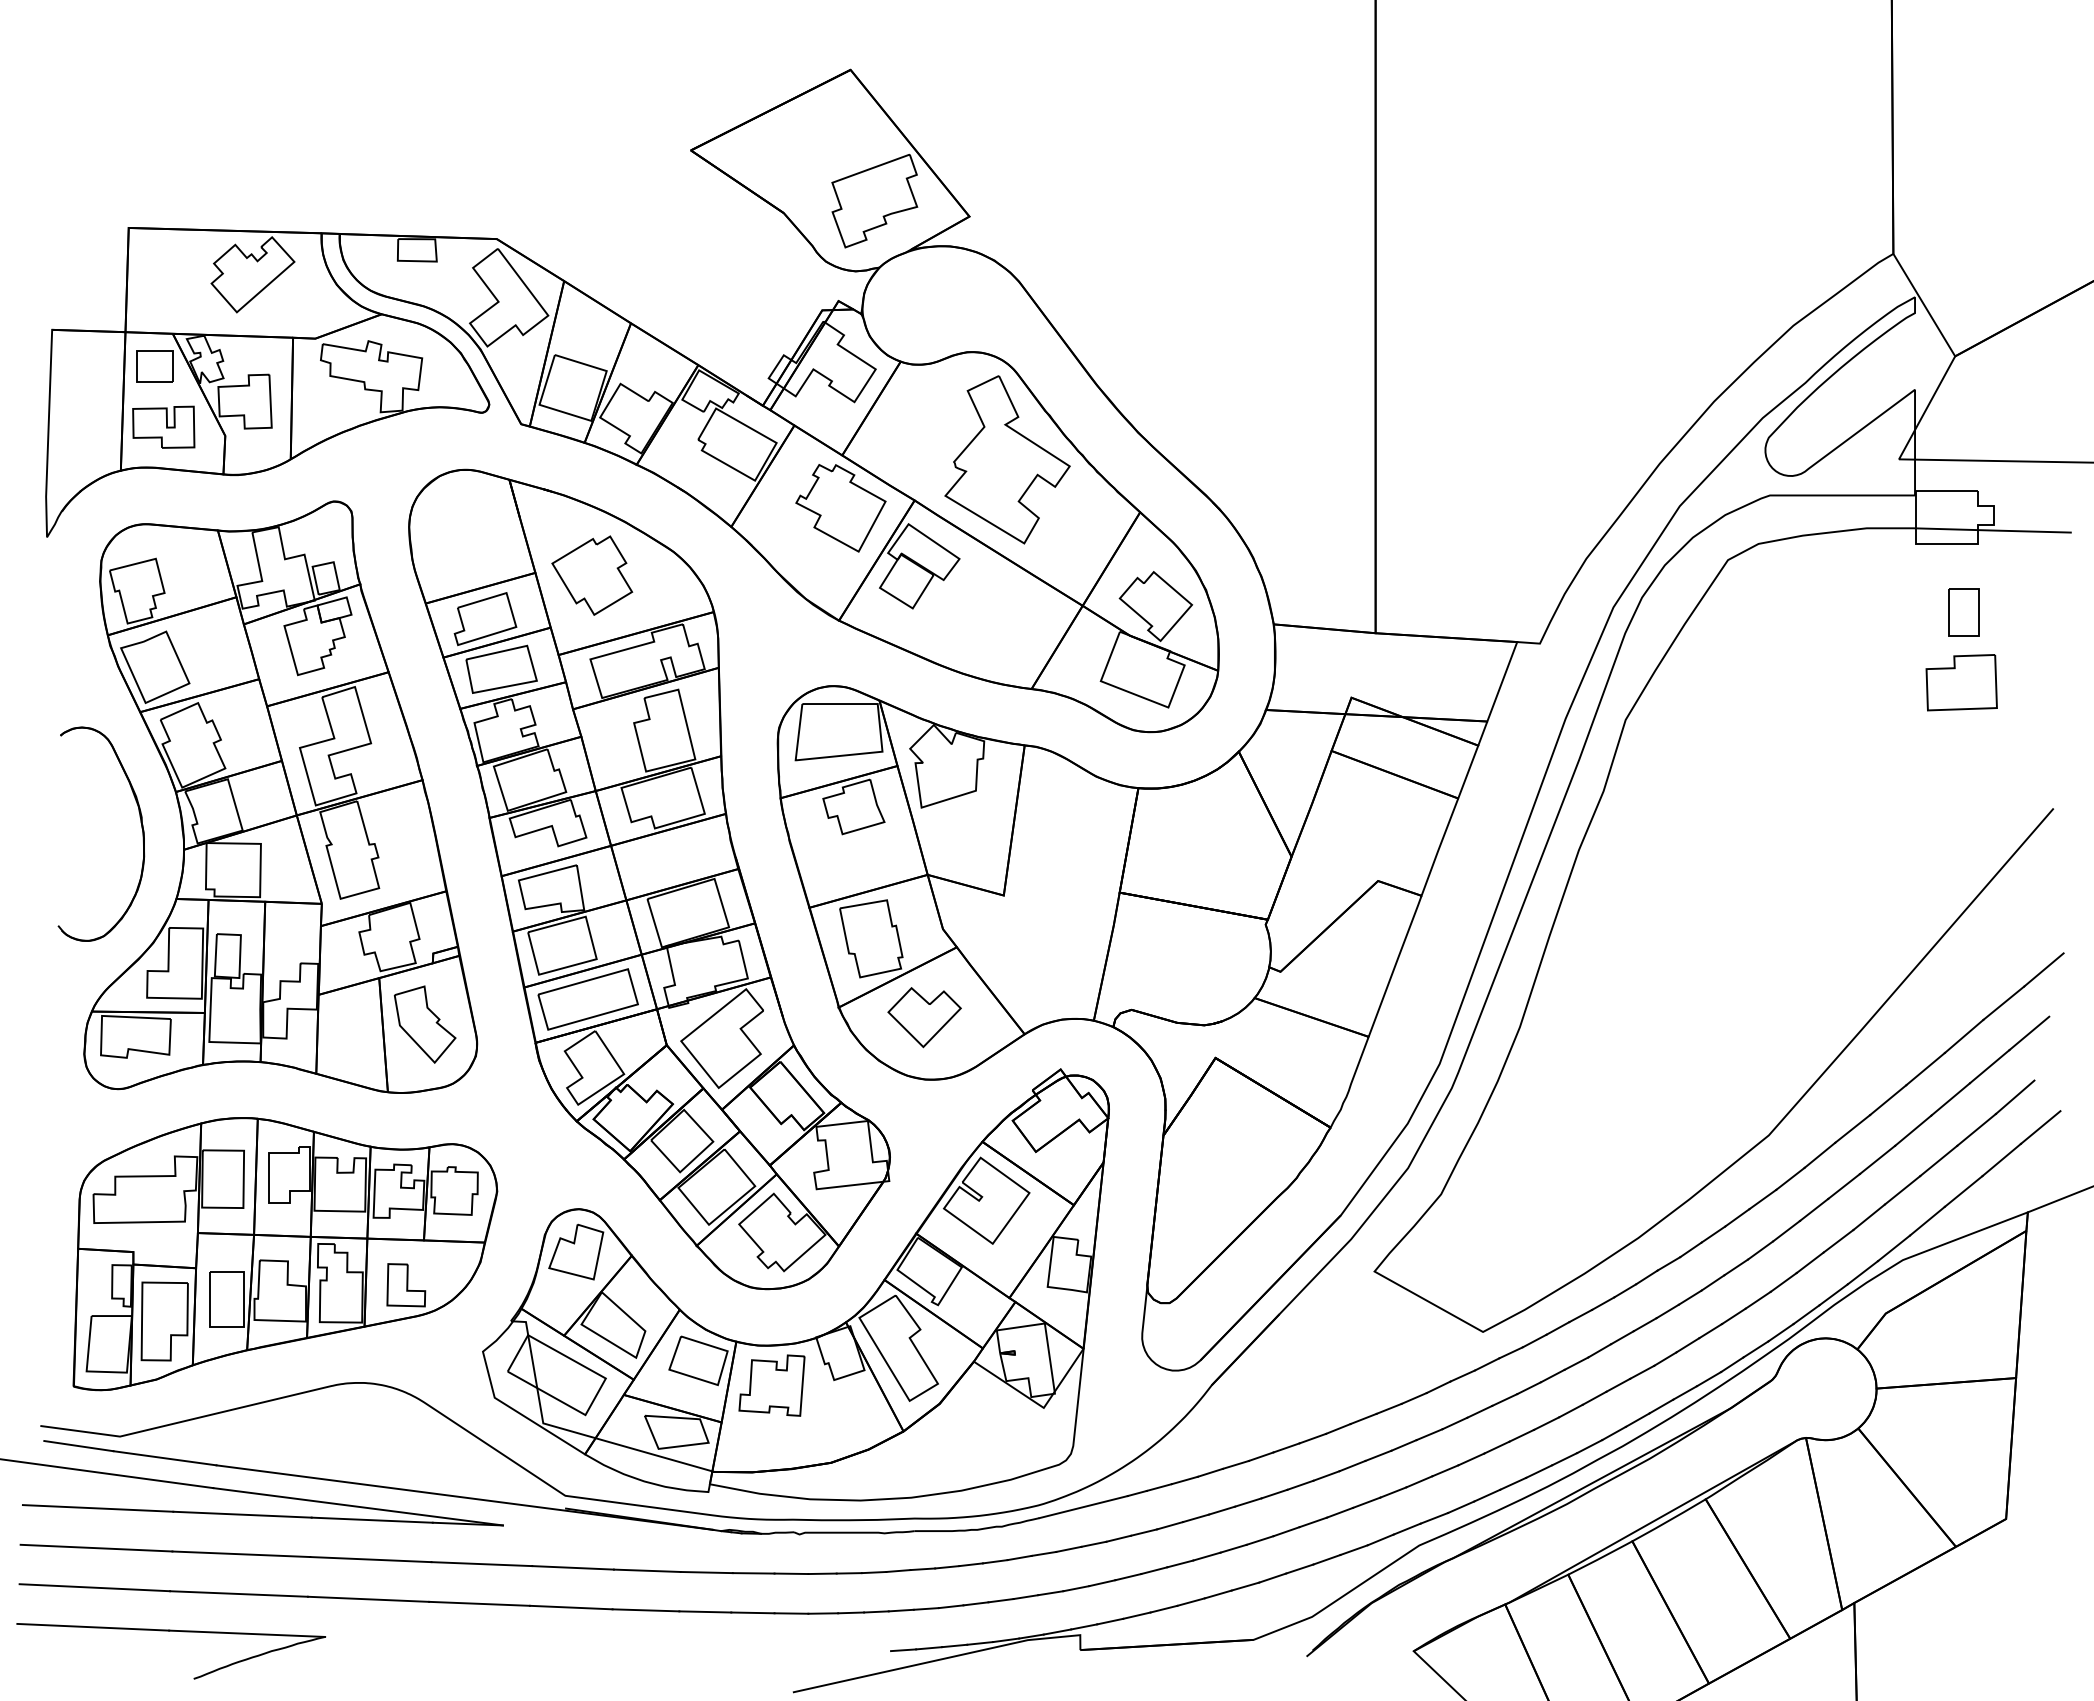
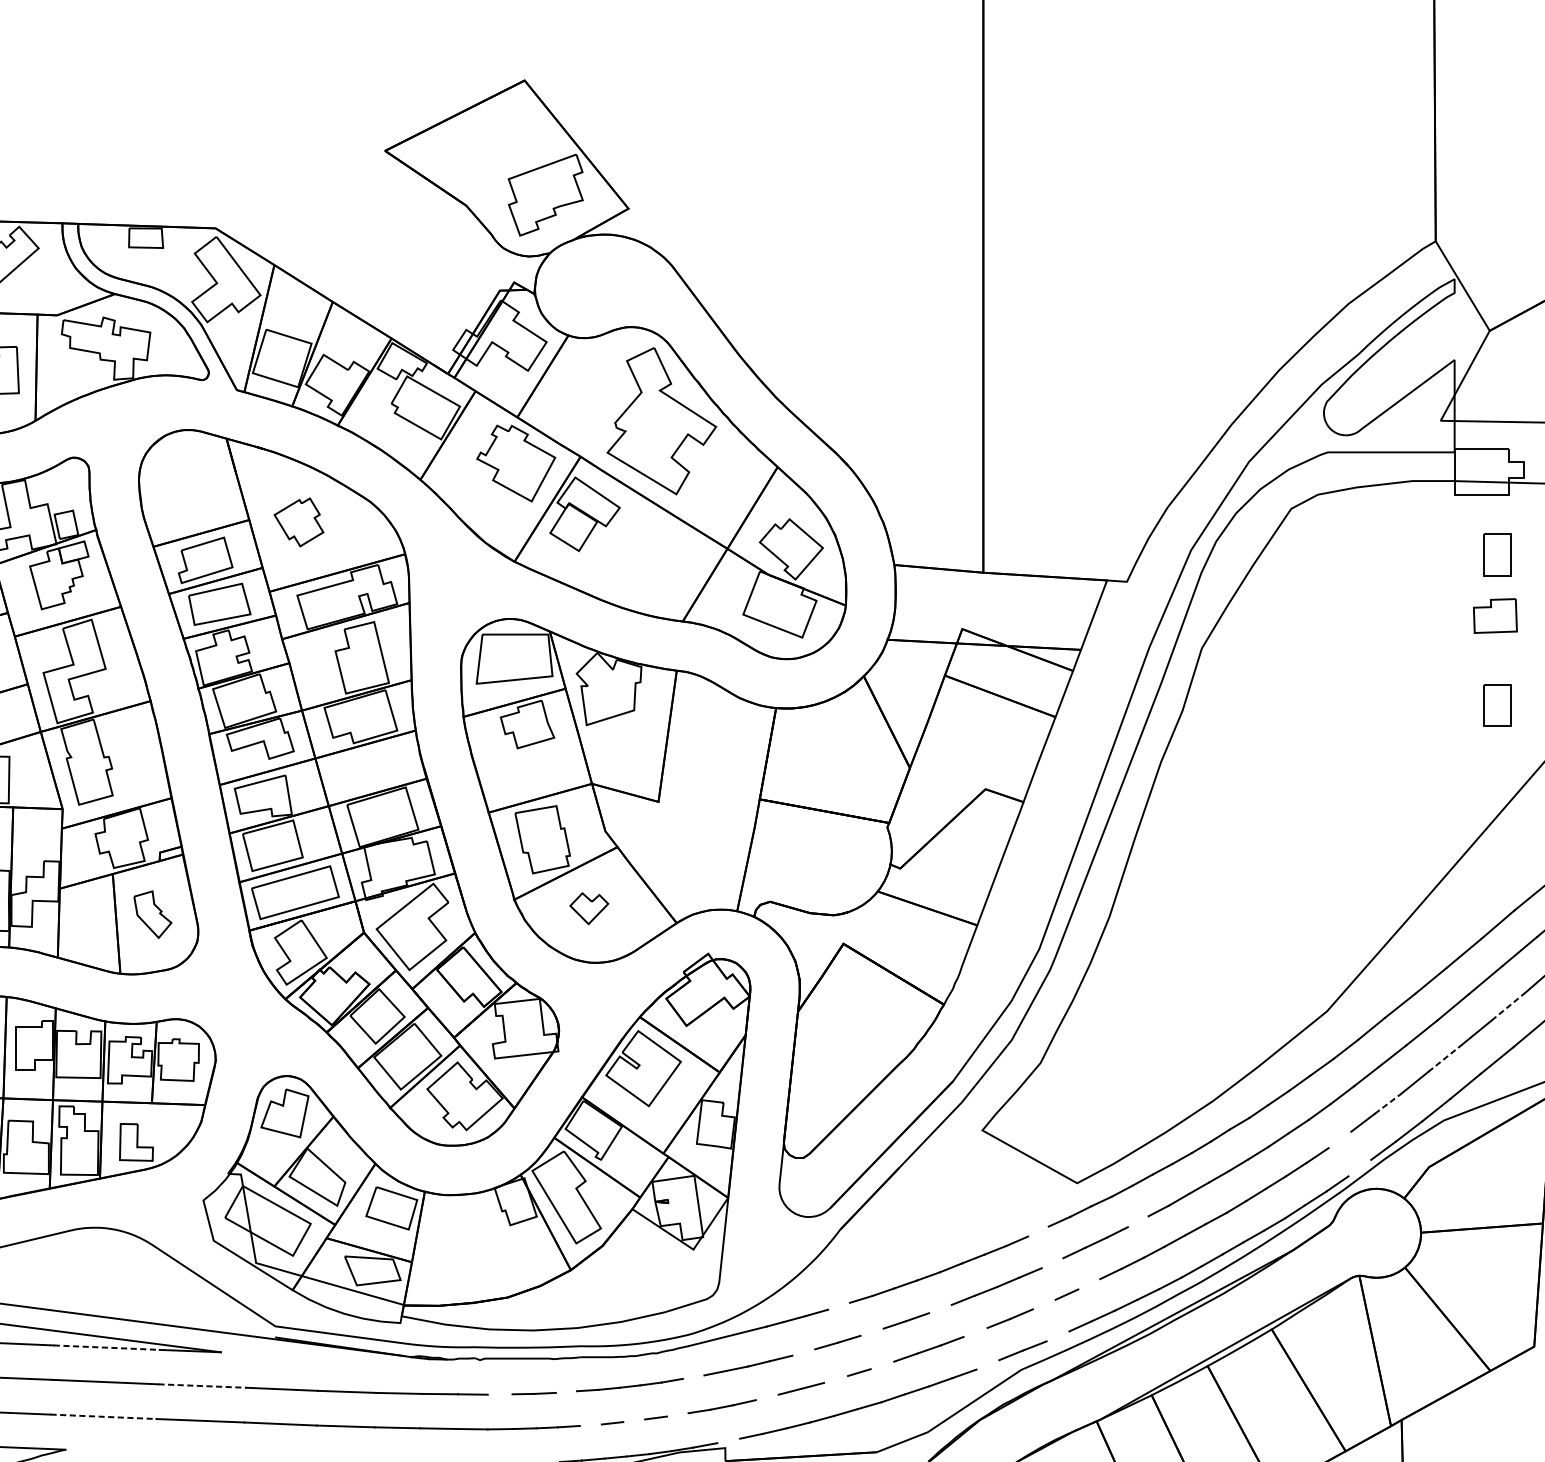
part: (592, 575) -> (299, 522), size x0.7
part: (1961, 682) -> (1495, 615), size x0.7
part: (1963, 784) -> (1497, 704), added
part: (924, 1017) -> (589, 908), size x0.6
part: (424, 1024) -> (152, 914), size x0.7
line: (1977, 1129) -> (1509, 1006), solid -> dashed
line: (1902, 1190) -> (1443, 1059), solid -> dashed
line: (1838, 1241) -> (1387, 1104), solid -> dashed
line: (1783, 1282) -> (1339, 1140), removed
line: (1806, 1314) -> (1359, 1167), removed
line: (1552, 1375) -> (1137, 1221), removed
part: (771, 1385) -> (455, 1229), removed
line: (1438, 1387) -> (1038, 1231), removed
line: (1454, 1423) -> (1052, 1263), removed
line: (1496, 1447) -> (1088, 1284), removed
line: (1445, 1470) -> (1044, 1304), removed
line: (1209, 1472) -> (838, 1306), removed
line: (1326, 1475) -> (940, 1308), removed
line: (1248, 1502) -> (872, 1332), removed
line: (1366, 1502) -> (975, 1332), removed
line: (1461, 1507) -> (1058, 1336), removed
line: (372, 1520) -> (106, 1347), solid -> dashed
line: (1170, 1525) -> (804, 1352), removed
line: (1380, 1539) -> (987, 1364), removed
line: (1259, 1540) -> (881, 1365), removed
line: (1043, 1553) -> (693, 1376), removed
line: (1206, 1556) -> (835, 1379), removed
line: (482, 1564) -> (203, 1386), solid -> dashed
line: (898, 1570) -> (566, 1391), removed
line: (822, 1573) -> (500, 1394), removed
line: (1128, 1577) -> (767, 1397), removed
line: (1025, 1597) -> (677, 1415), removed
line: (368, 1599) -> (103, 1416), solid -> dashed
line: (975, 1603) -> (633, 1420), removed
line: (925, 1608) -> (590, 1424), removed
line: (1084, 1626) -> (729, 1440), removed

